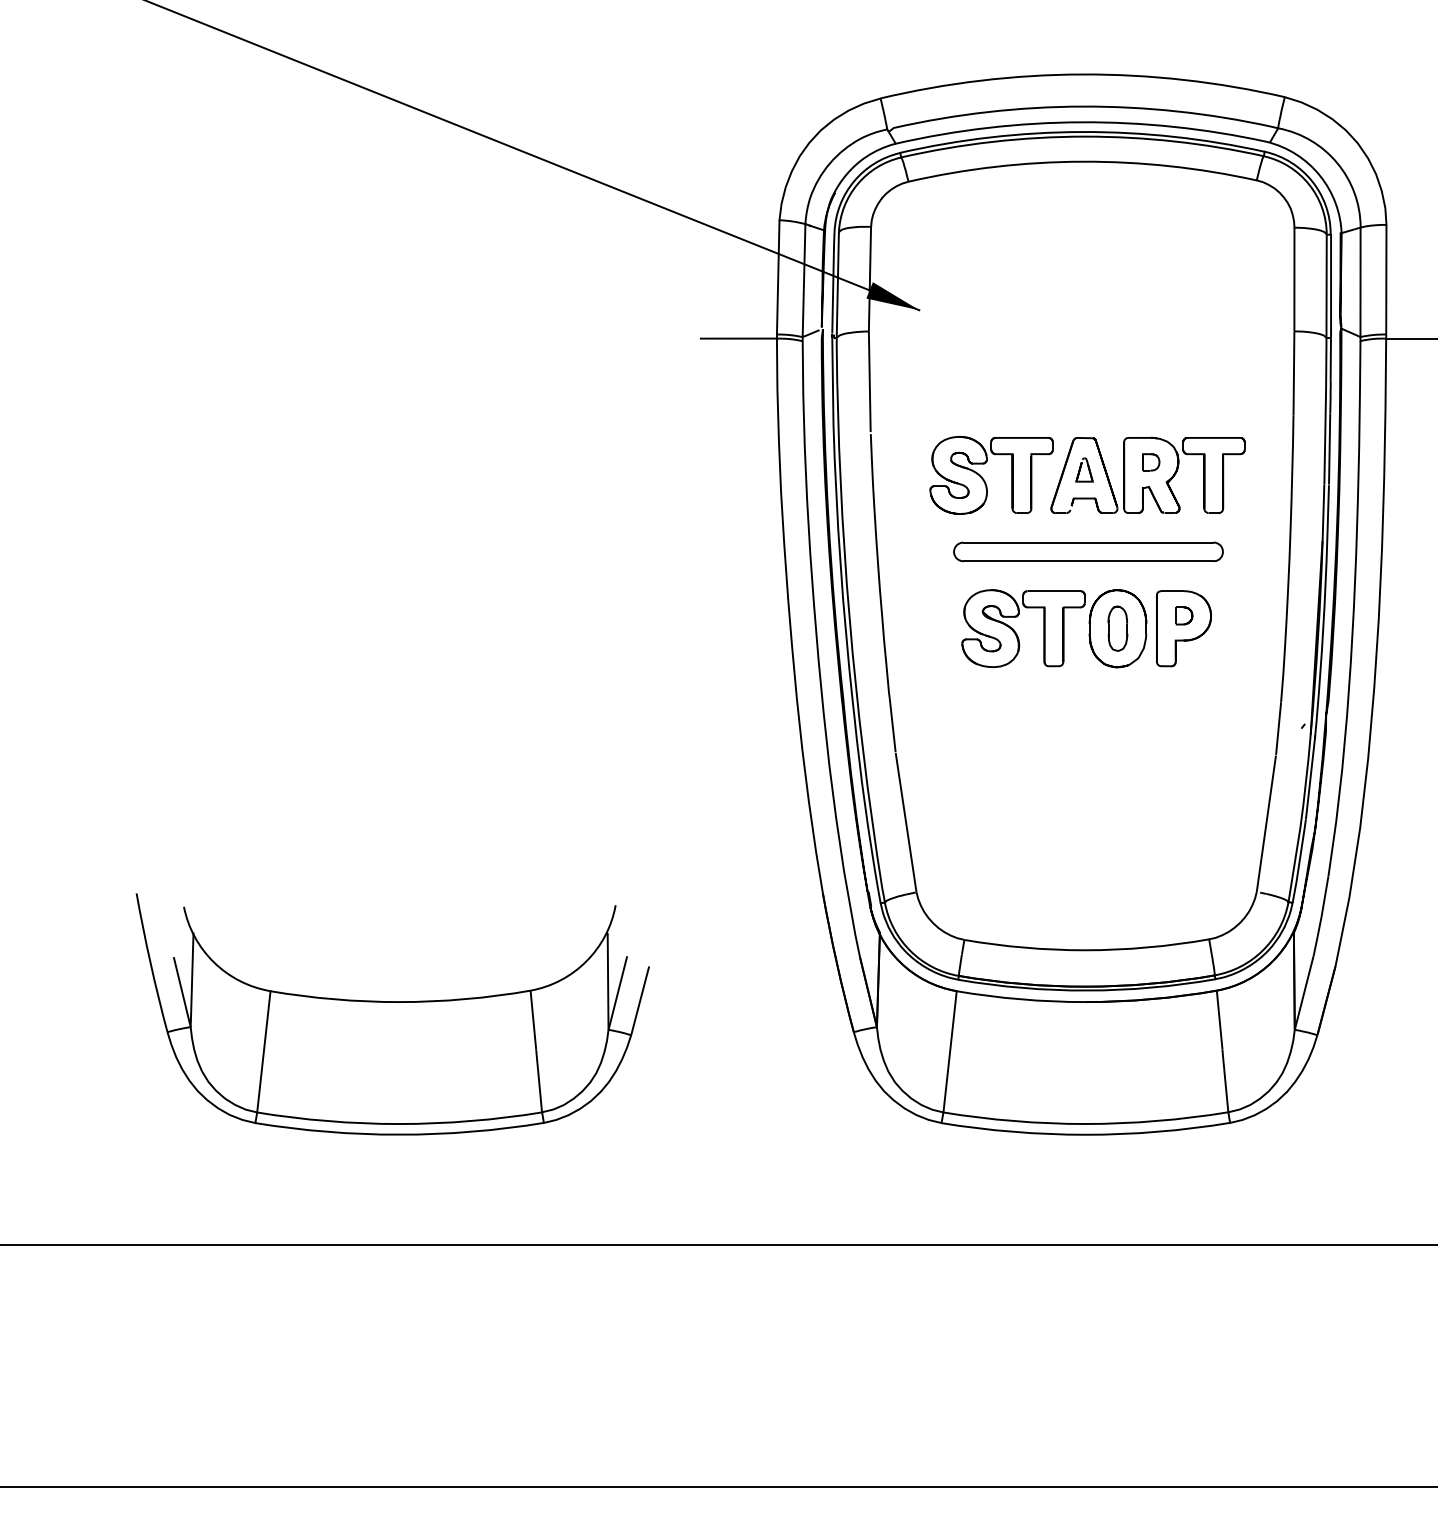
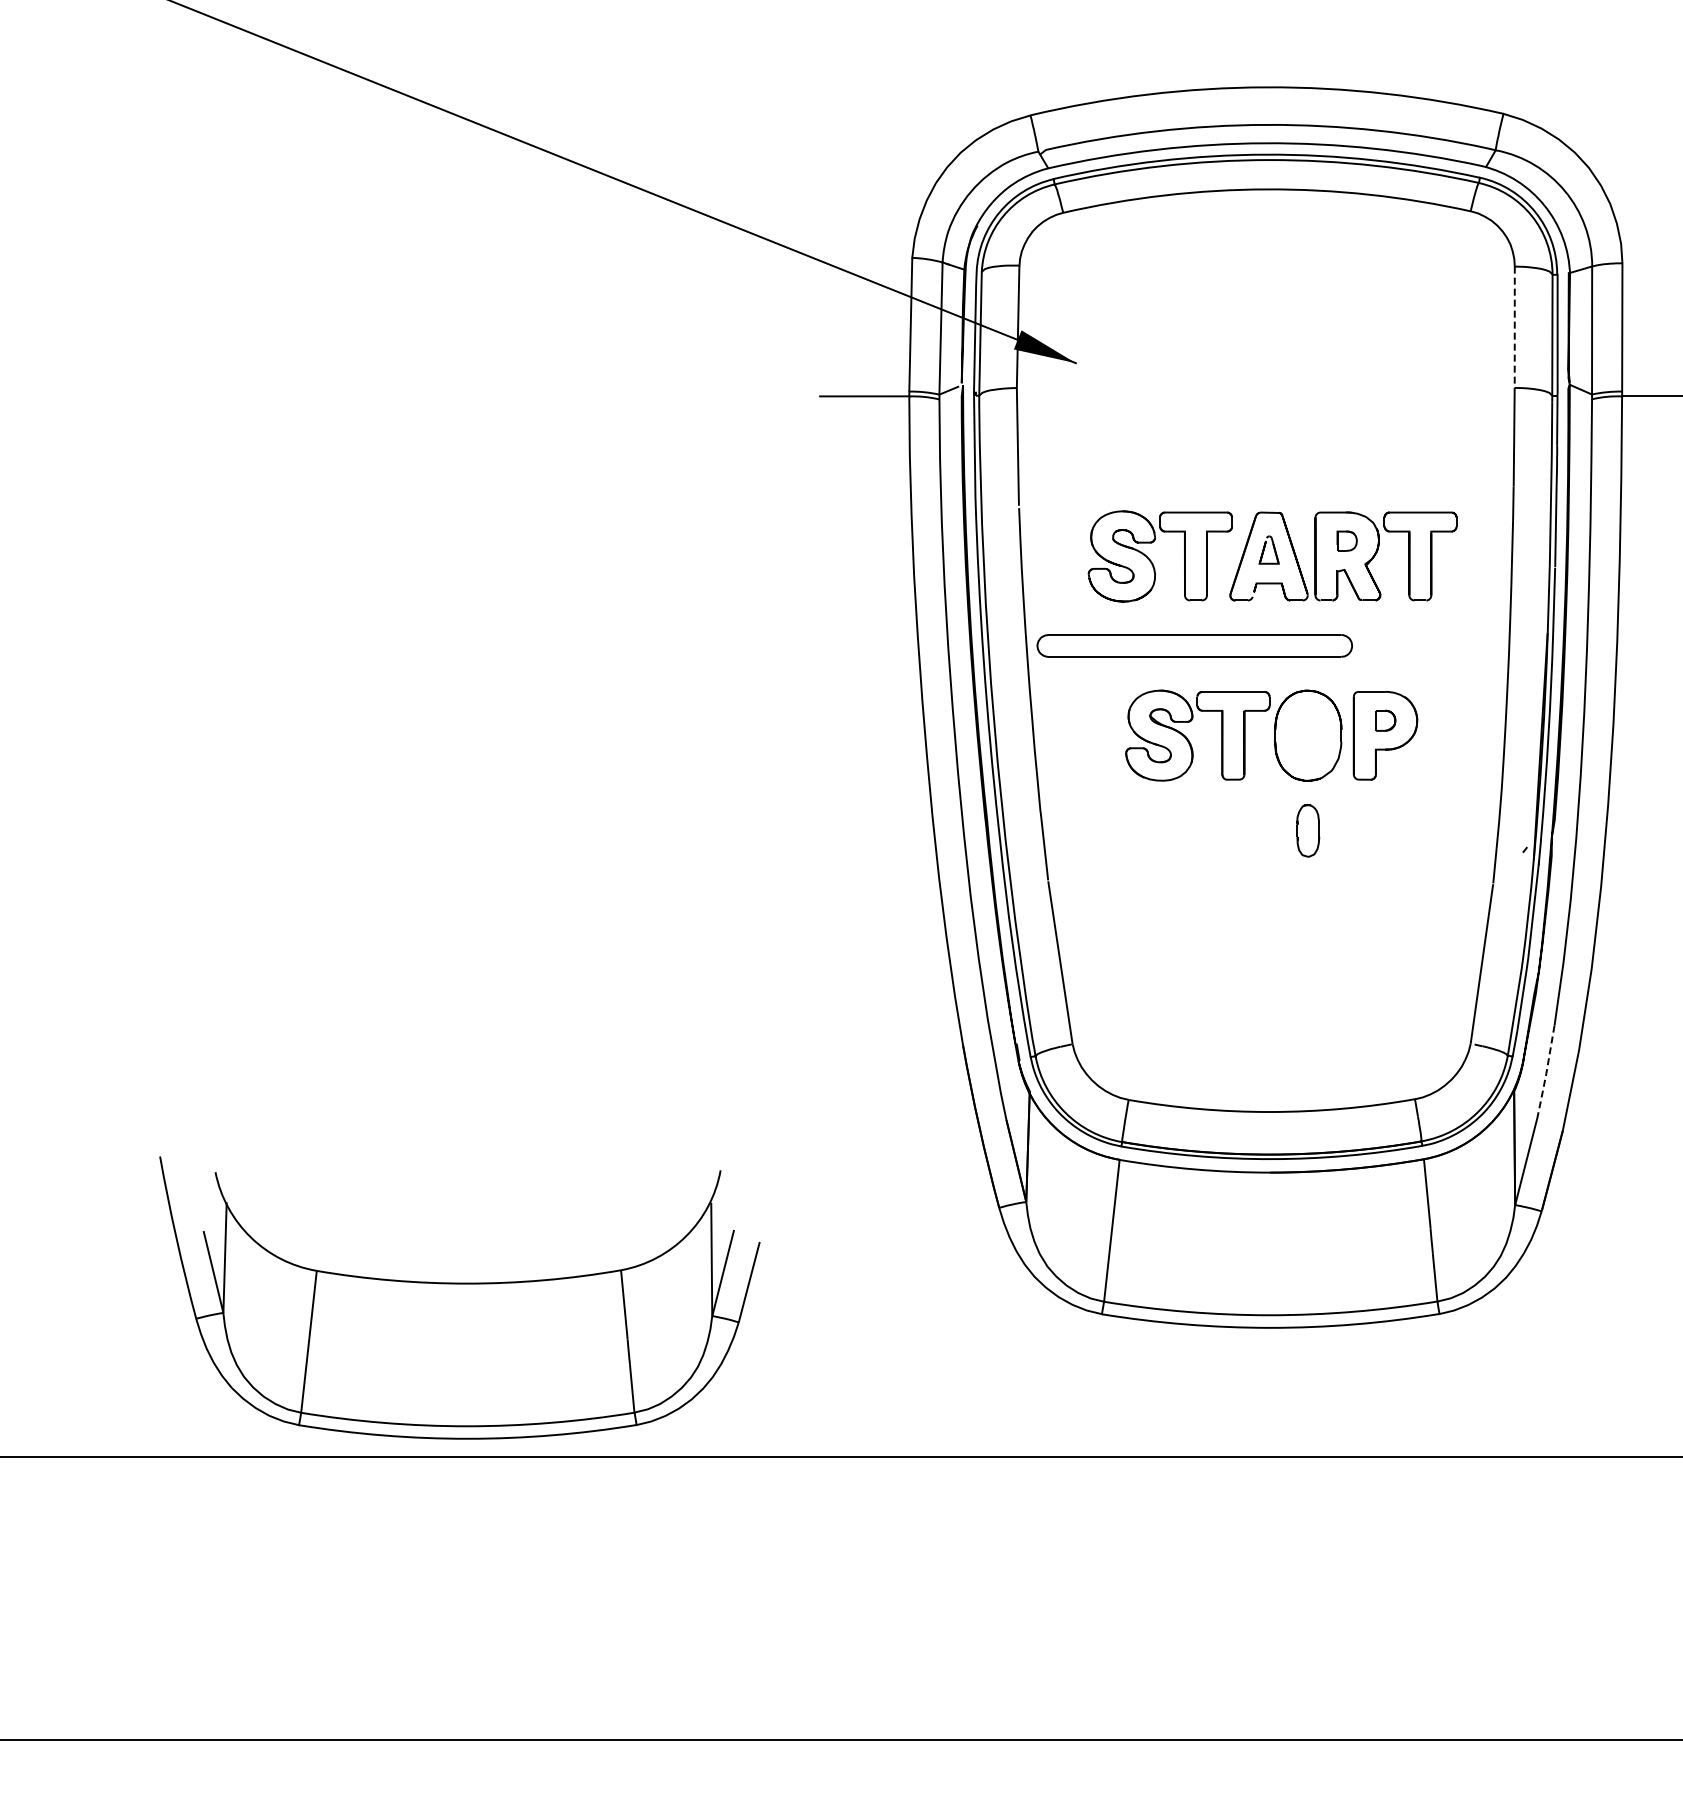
line: (1294, 279) -> (1514, 327), solid -> dashed
part: (1088, 551) -> (1194, 645), moved
part: (1118, 628) -> (1308, 830), moved
line: (1321, 917) -> (1546, 1073), solid -> dashed
part: (392, 1013) -> (459, 1297), moved

